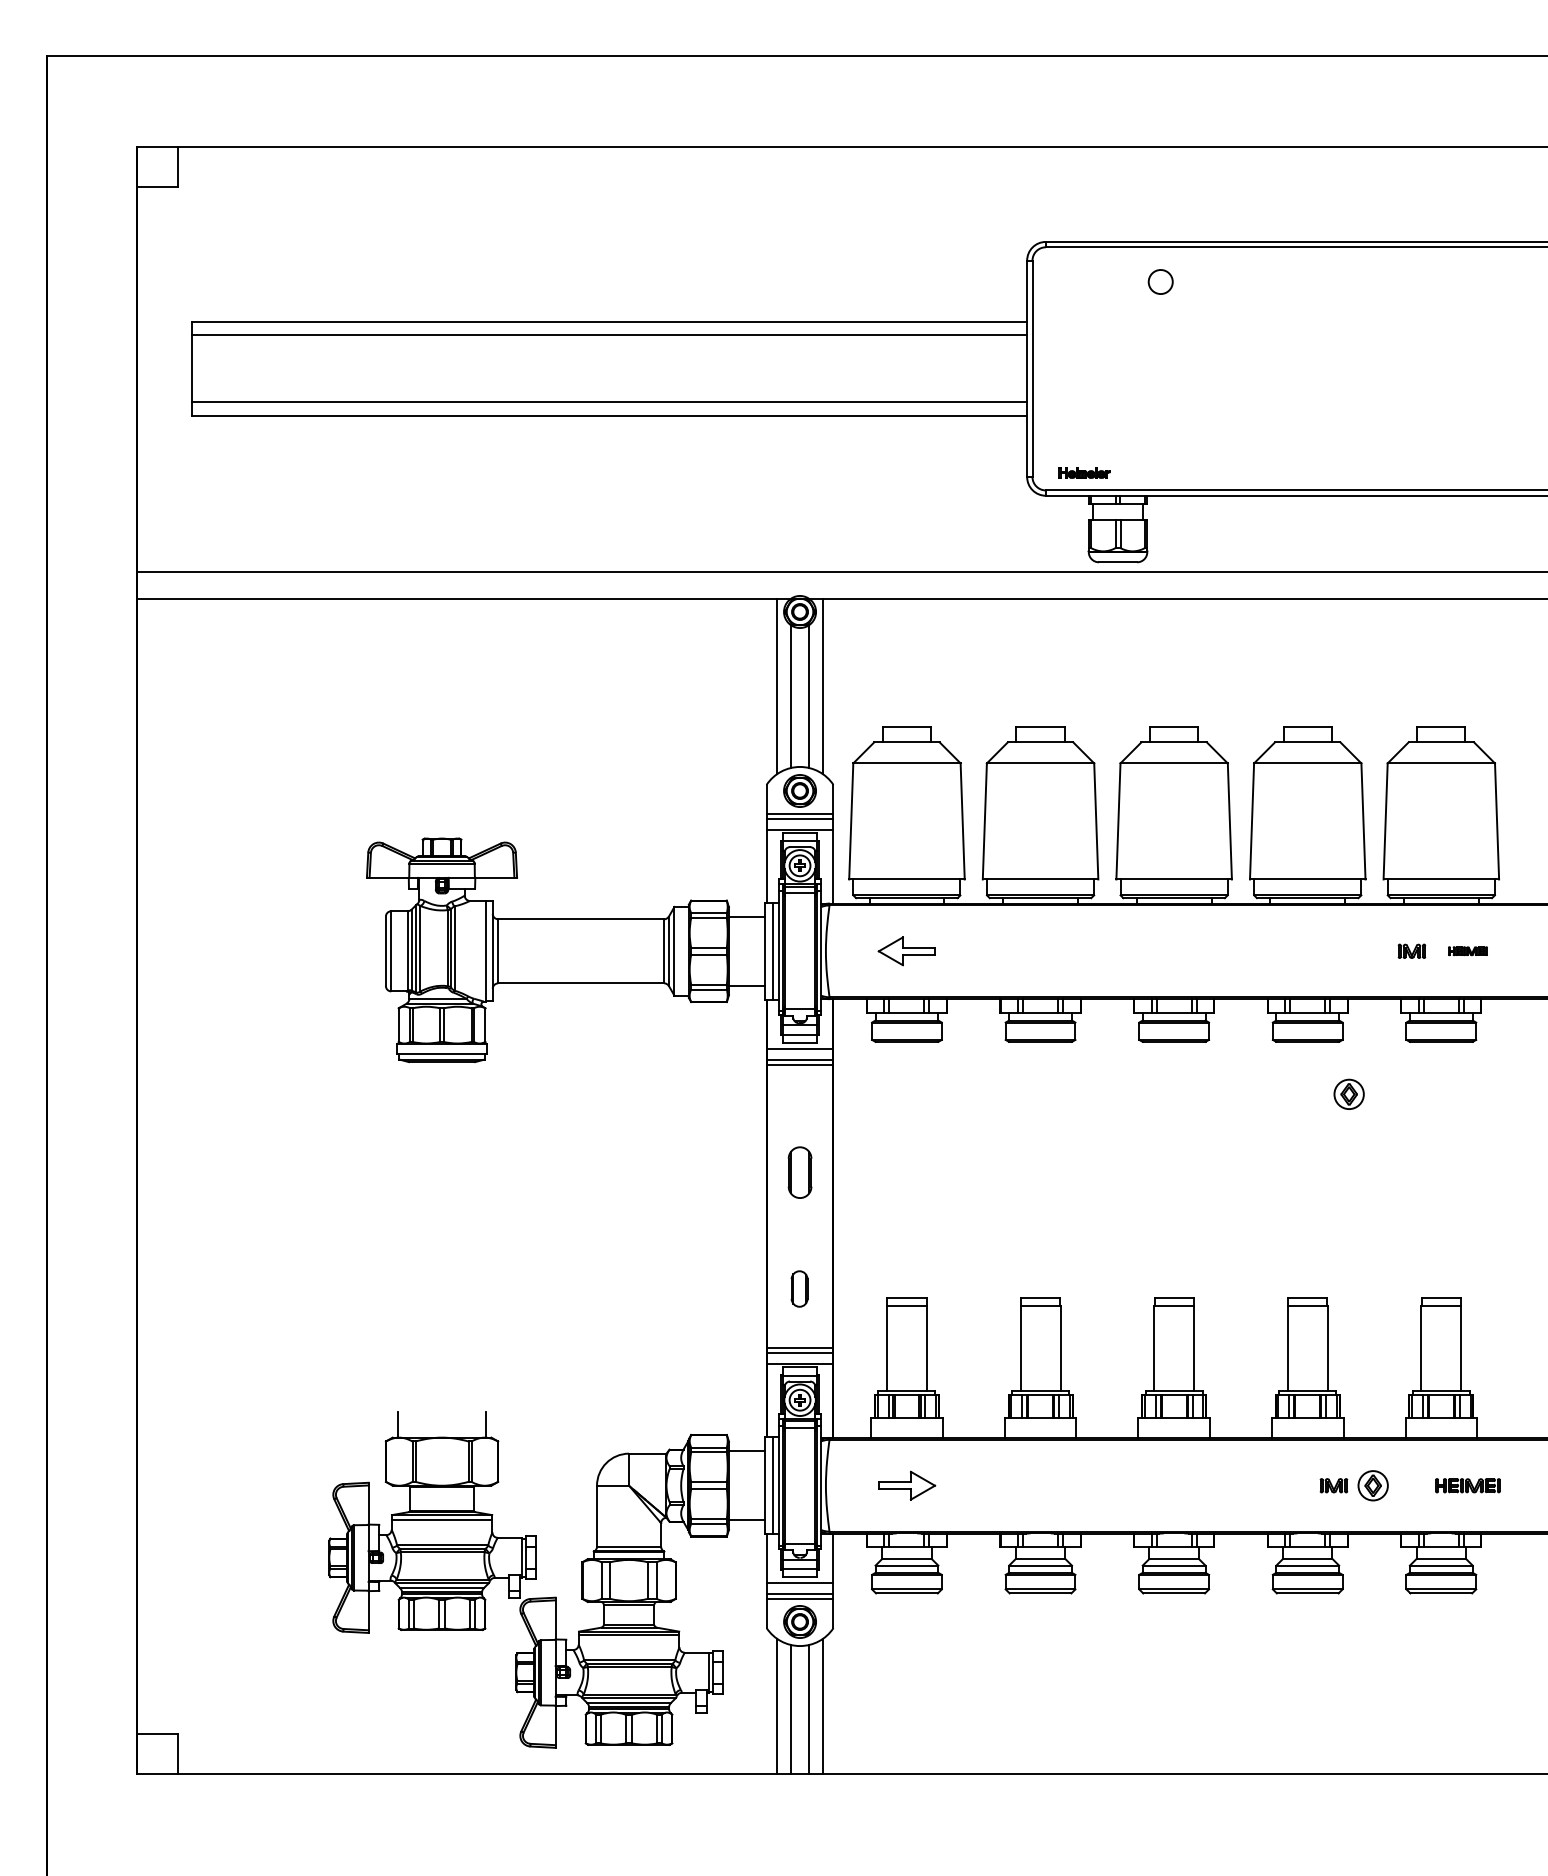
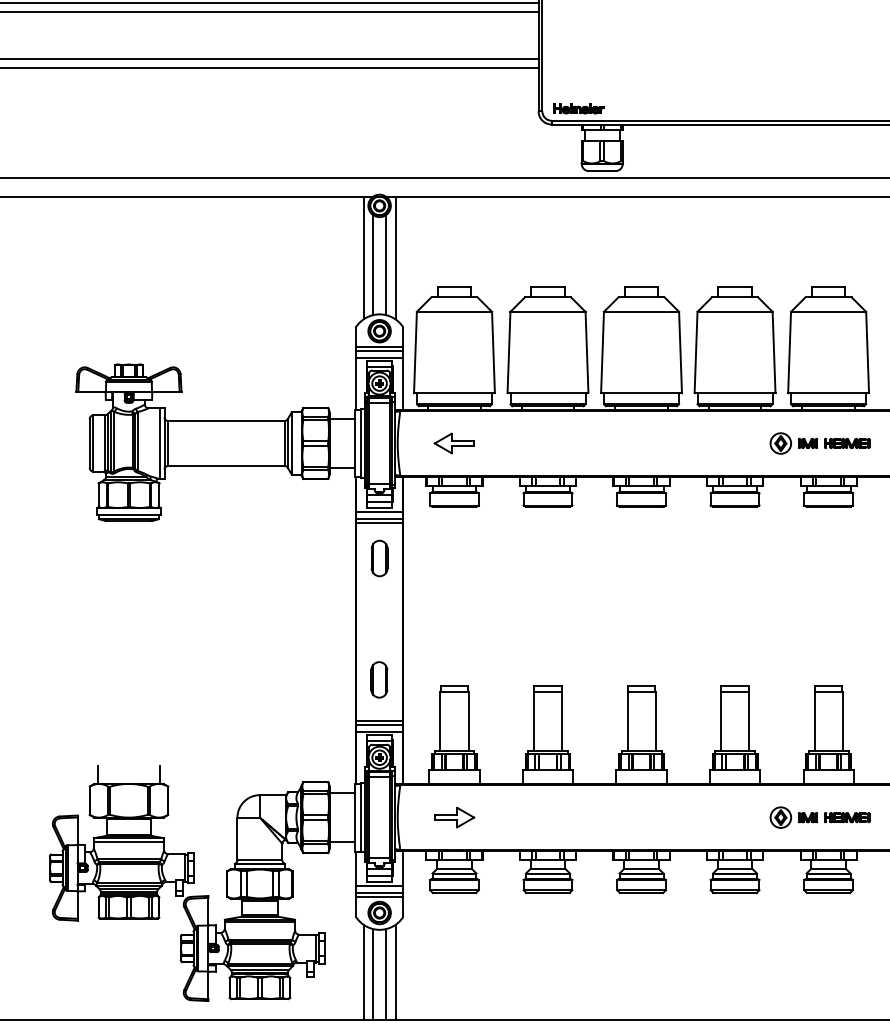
part: (1084, 472) -> (578, 108), size x1.43
part: (1467, 950) -> (846, 442), size x1.67
part: (1348, 1093) -> (780, 442), moved
part: (799, 1172) -> (379, 558), moved
part: (799, 1288) -> (379, 679), size x1.43
part: (1333, 1485) -> (807, 817), moved

